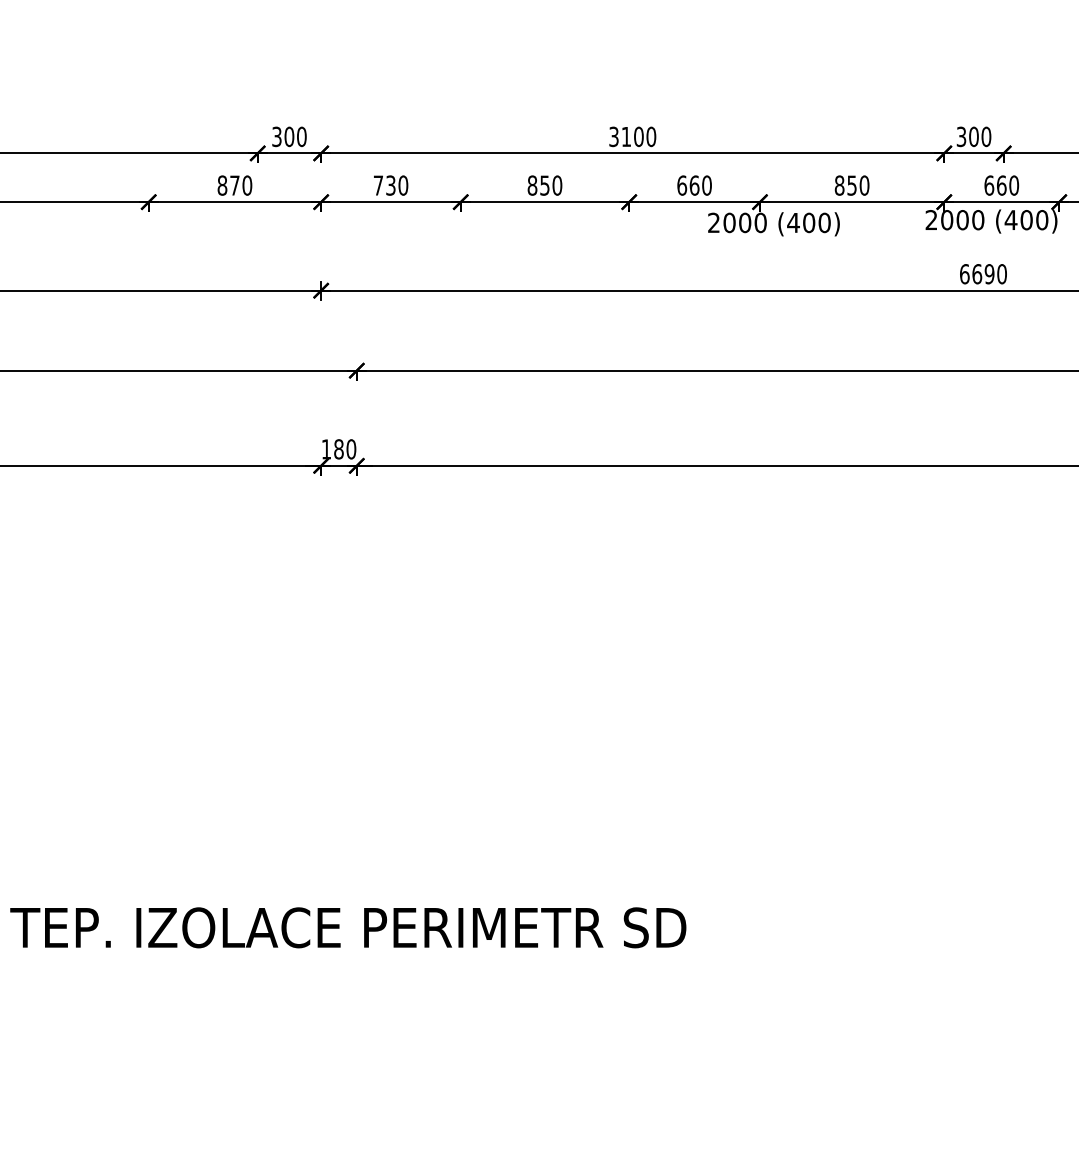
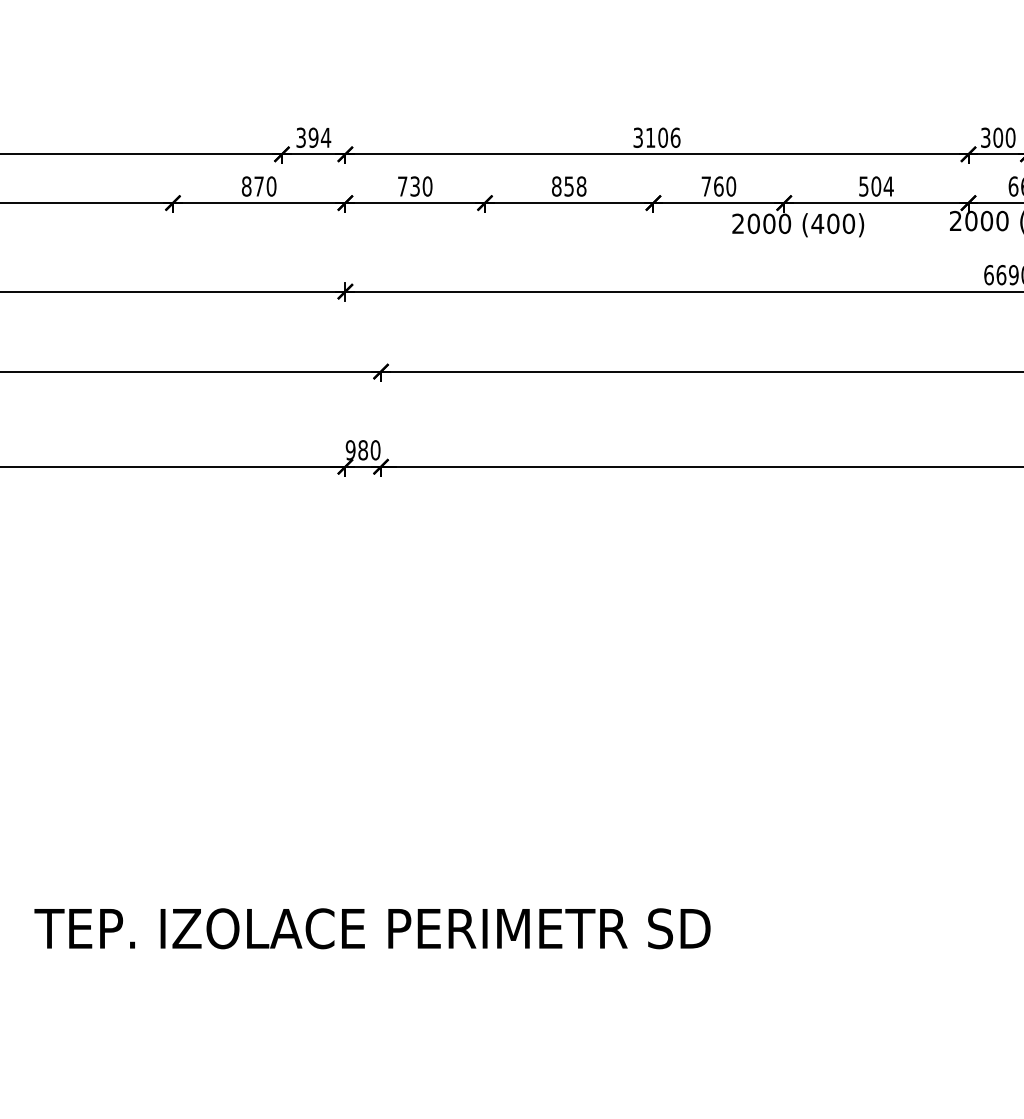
text: (295, 136) -> (319, 137), 300 -> 394
text: (651, 136) -> (675, 137), 3100 -> 3106
text: (557, 185) -> (581, 186), 850 -> 858
text: (682, 185) -> (706, 186), 660 -> 760
text: (851, 185) -> (875, 186), 850 -> 504
text: (326, 449) -> (350, 450), 180 -> 980

